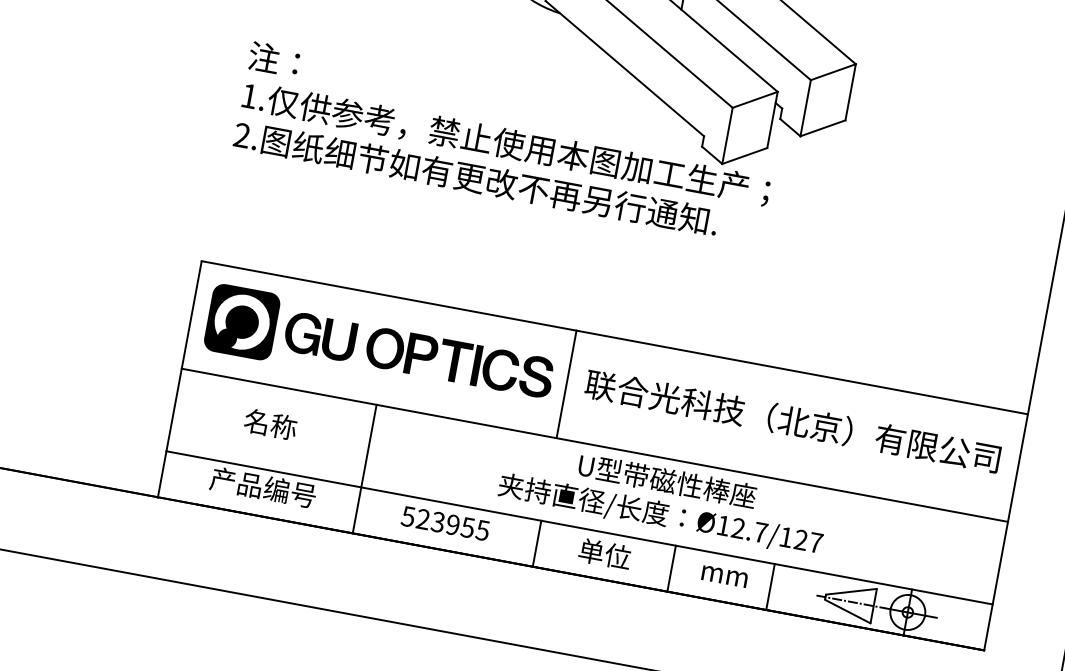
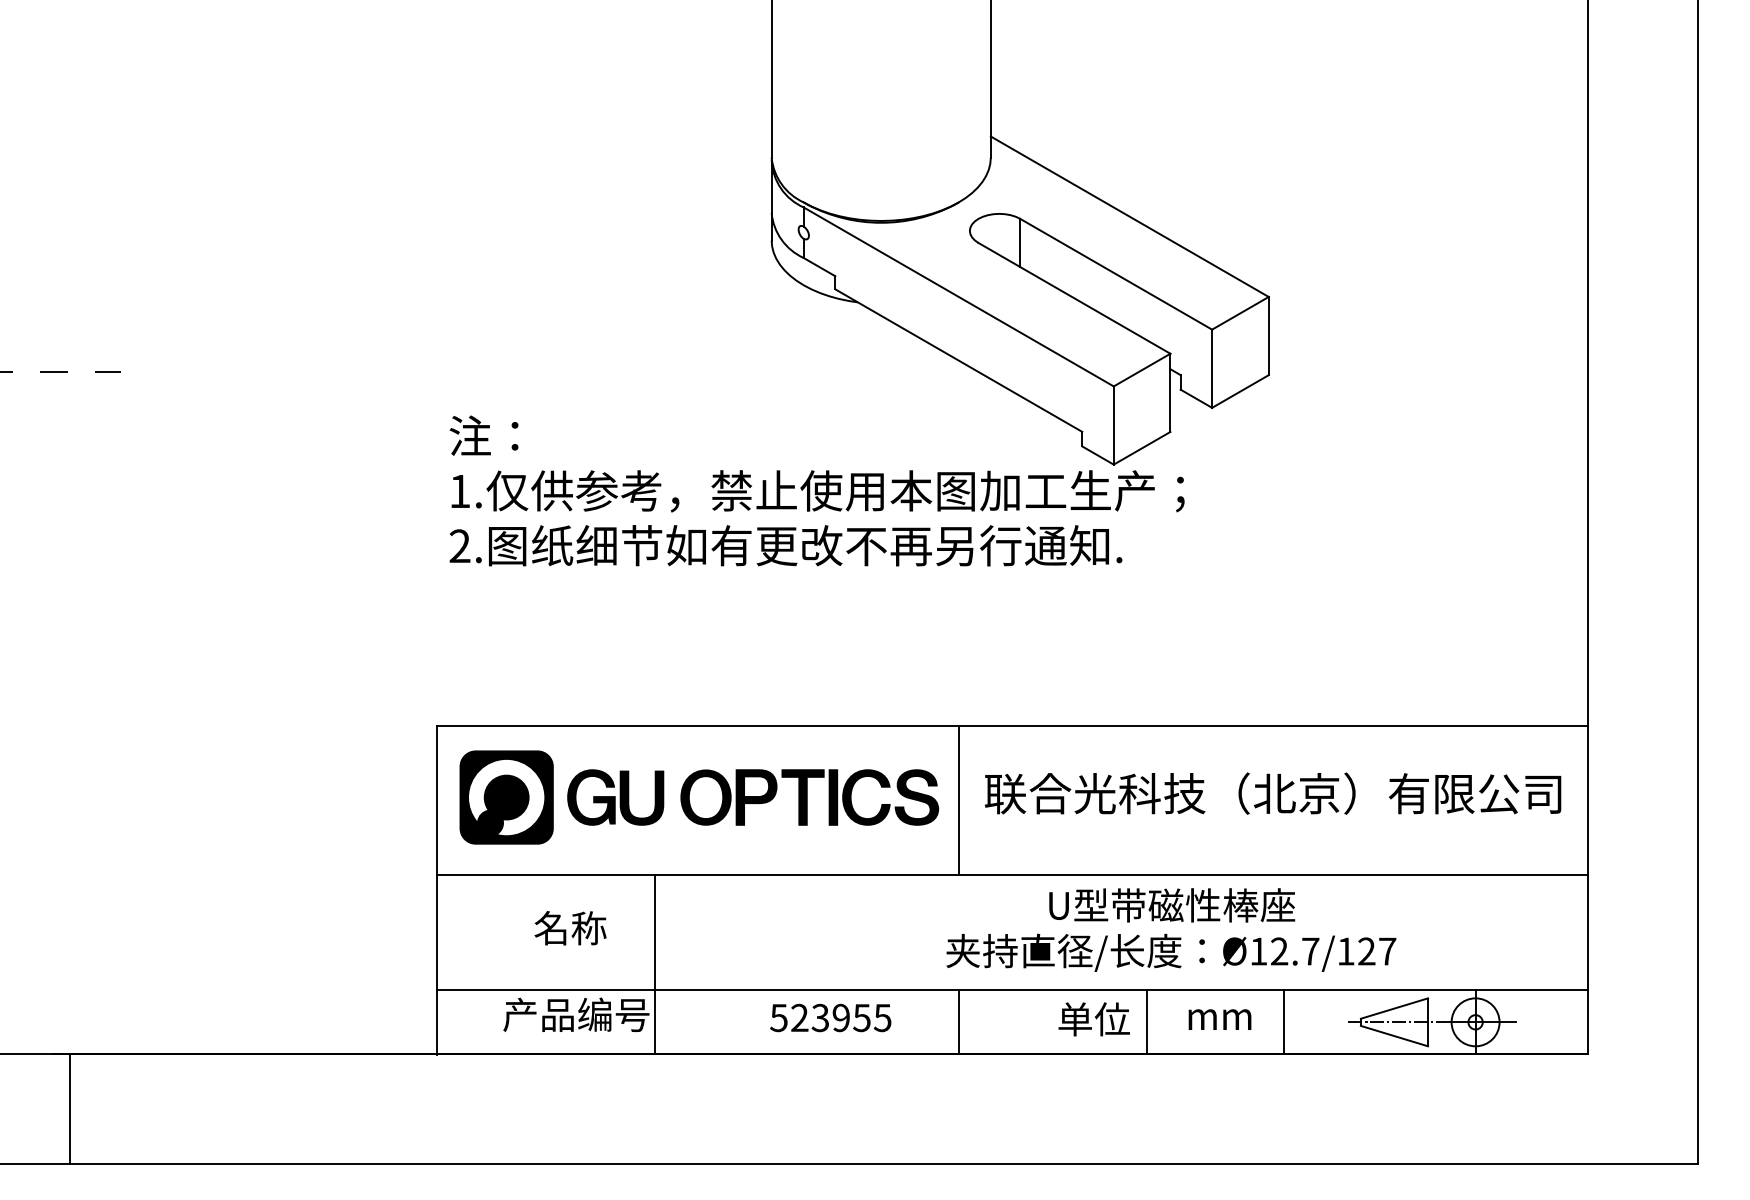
line: (364, 468) -> (655, 964), moved
text: (663, 498) -> (1171, 929), moved
text: (604, 554) -> (1093, 1019), moved

